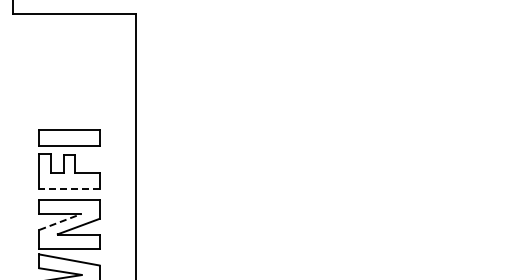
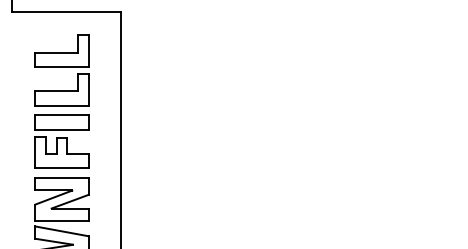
part: (69, 79) -> (62, 70), added
line: (69, 189) -> (62, 168), dashed -> solid
line: (60, 221) -> (54, 197), dashed -> solid

